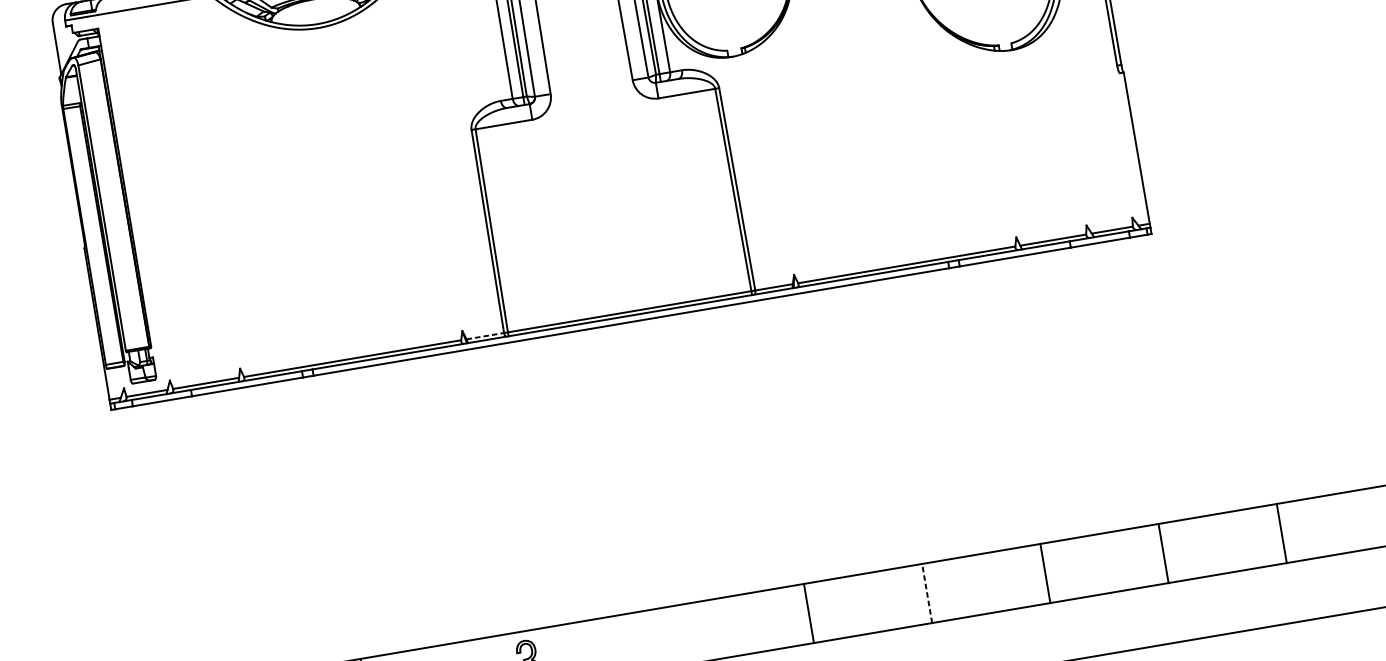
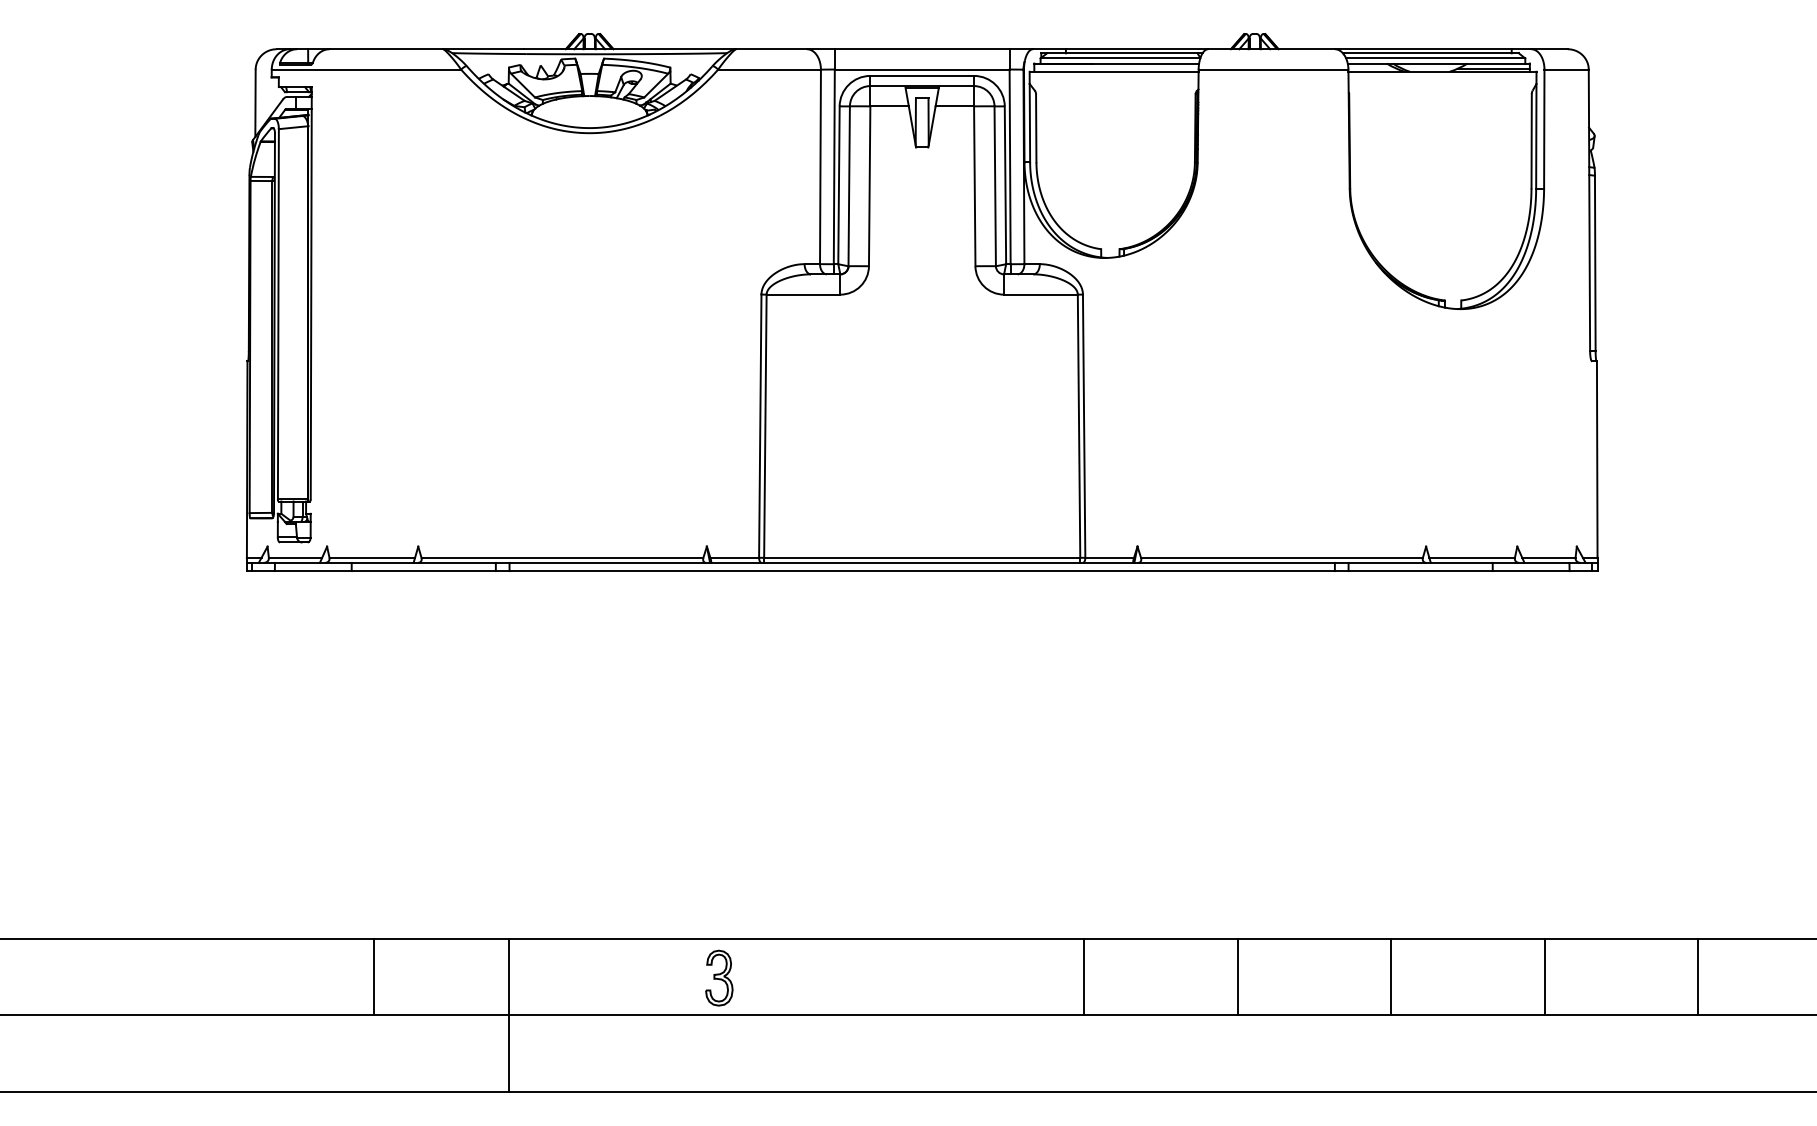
line: (485, 335) -> (735, 557), dashed -> solid
line: (927, 593) -> (1237, 976), dashed -> solid

